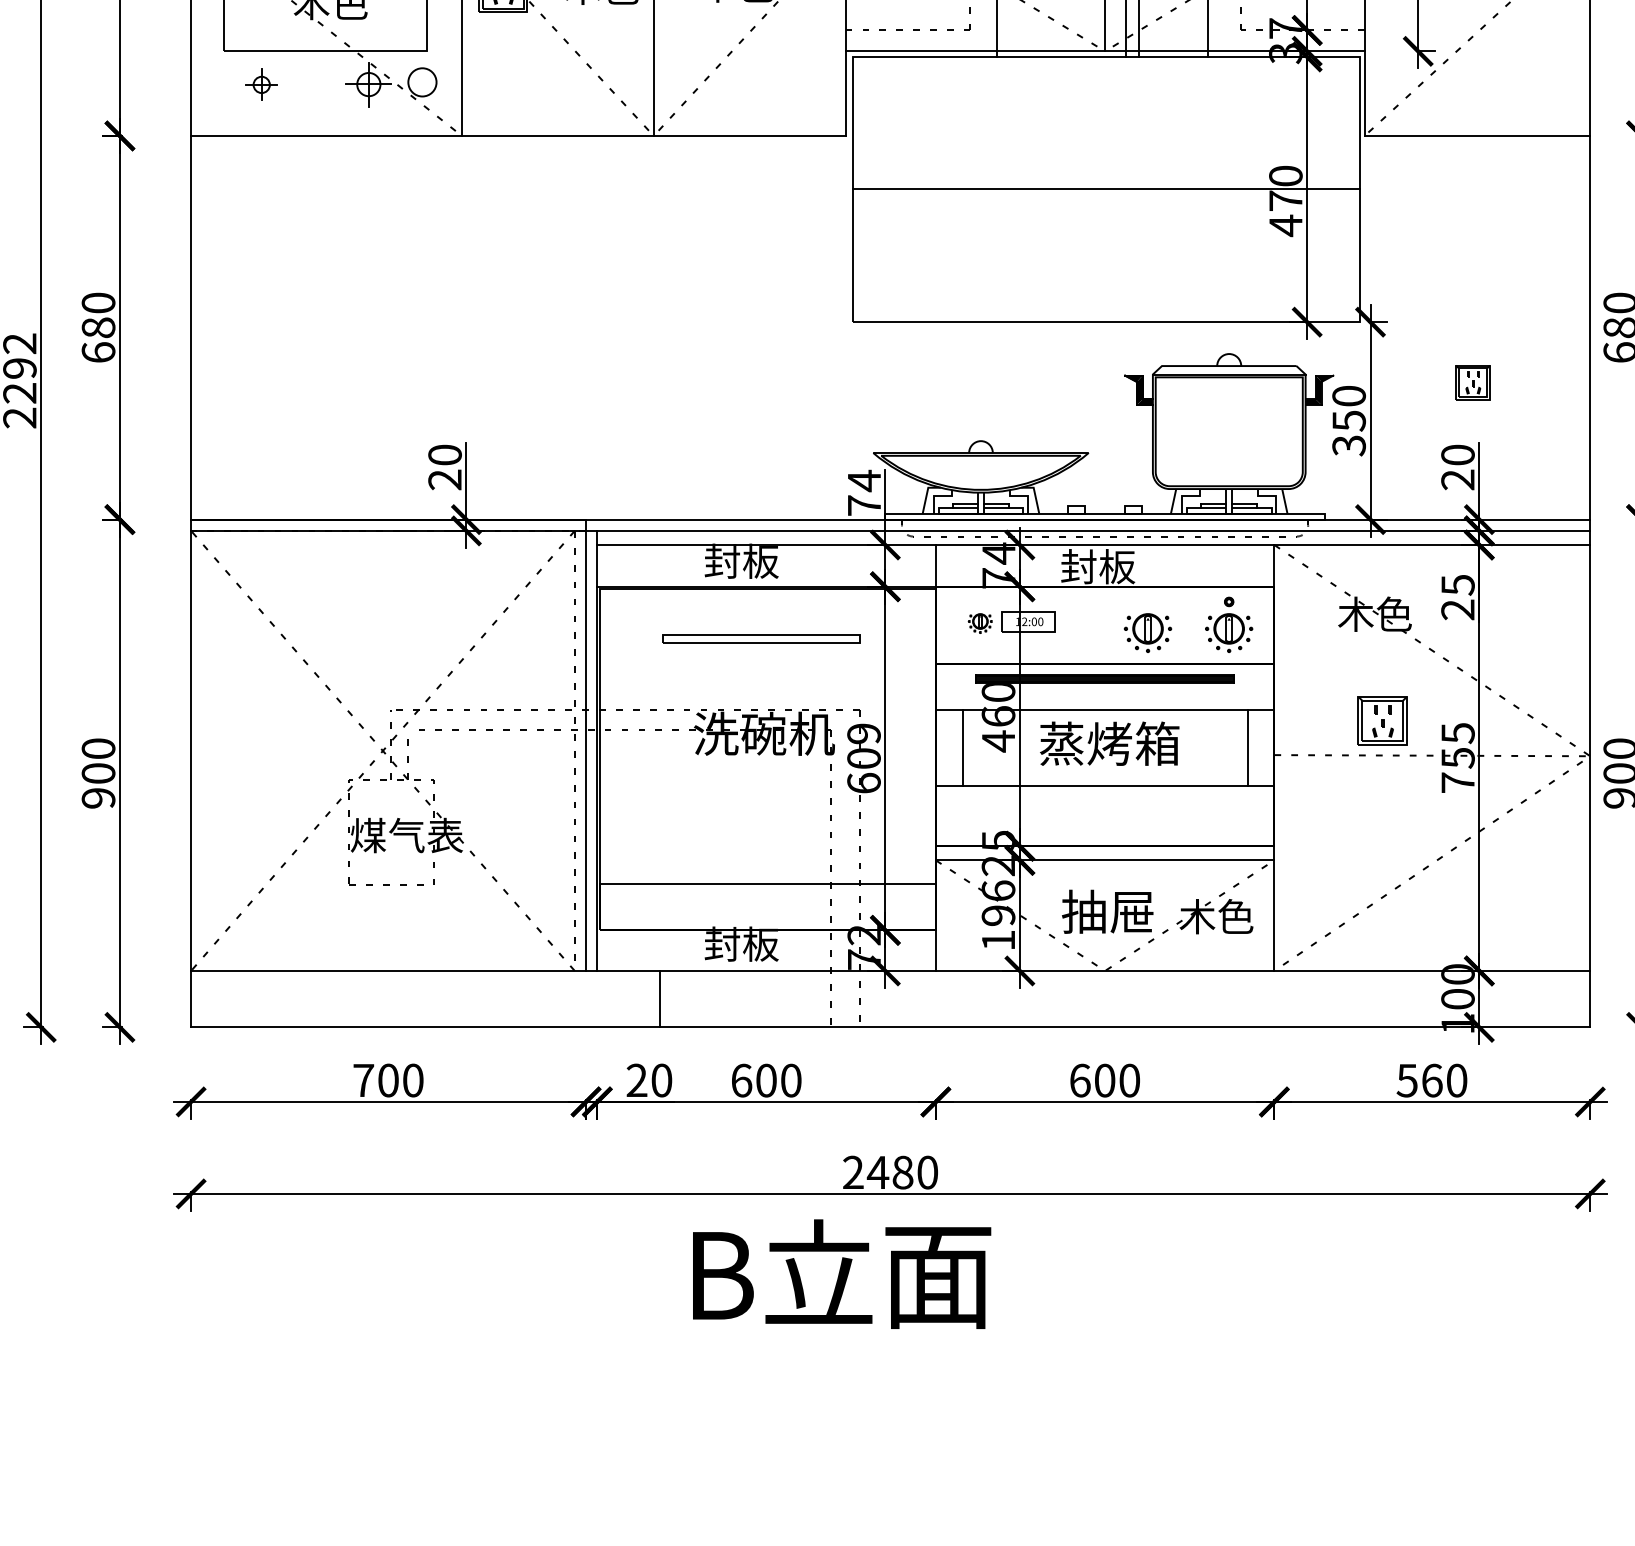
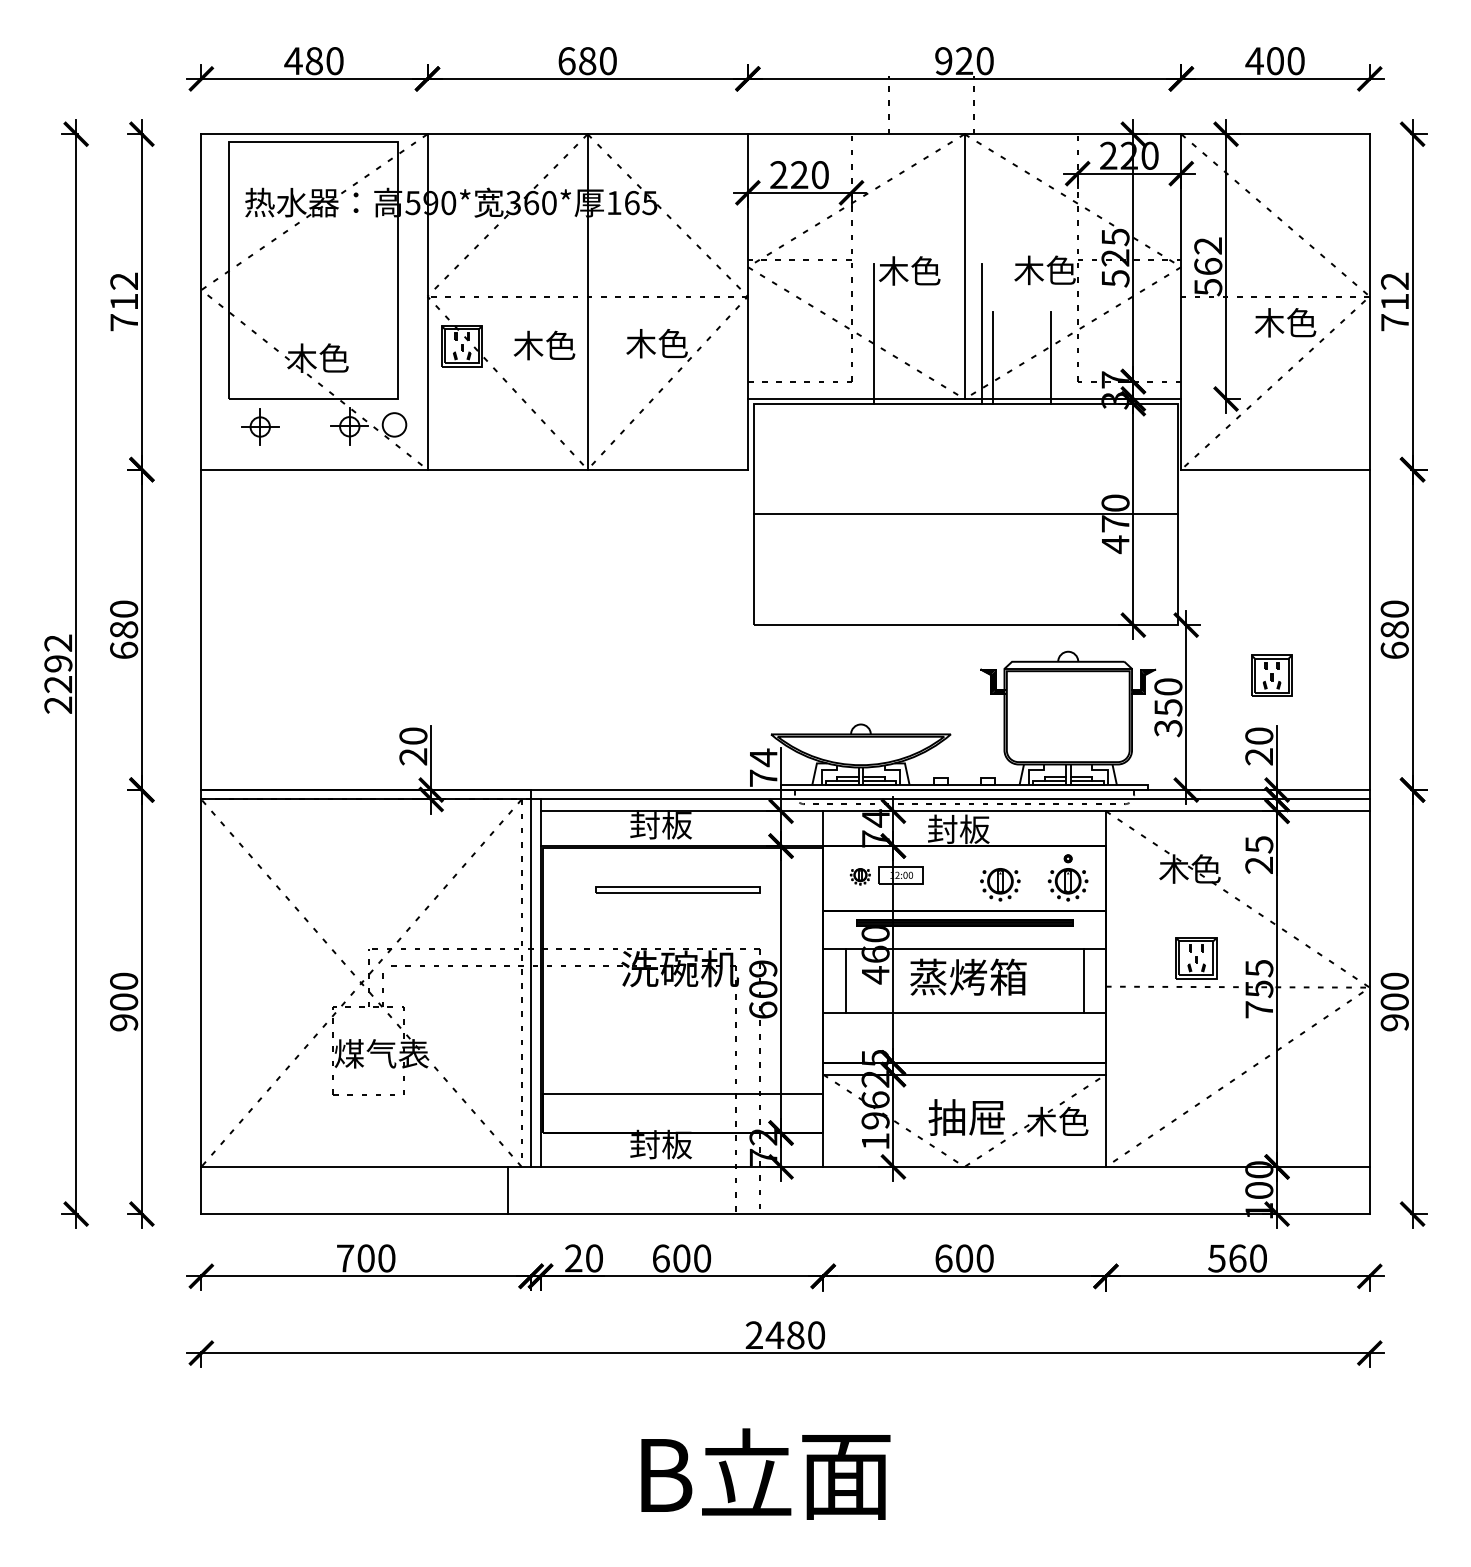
part: (261, 84) -> (260, 426), size x1.43
part: (1472, 382) -> (1271, 675), size x1.43
line: (659, 999) -> (507, 1190), moved
text: (841, 1273) -> (765, 1473), moved

